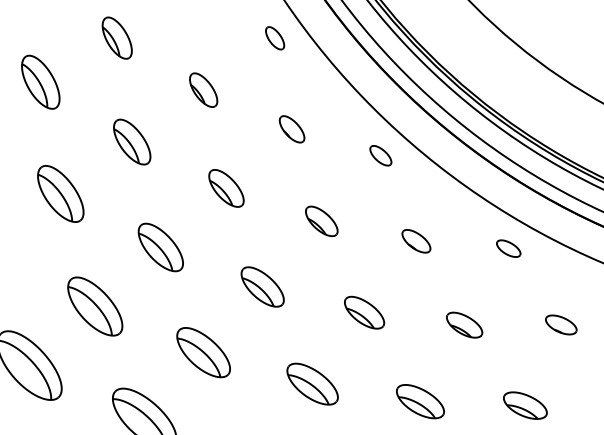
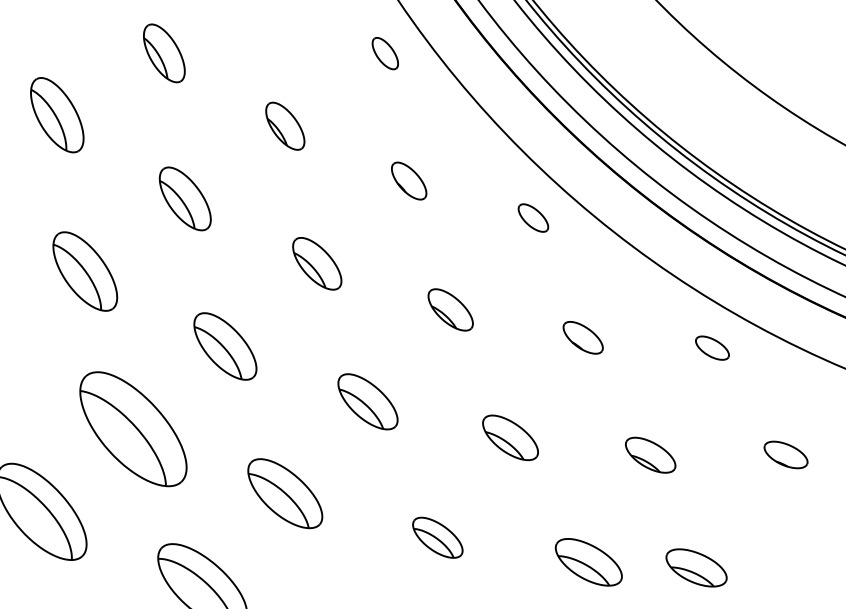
part: (95, 306) -> (133, 429), size x1.4
part: (312, 383) -> (437, 536), size x0.7
part: (525, 405) -> (696, 567), moved

